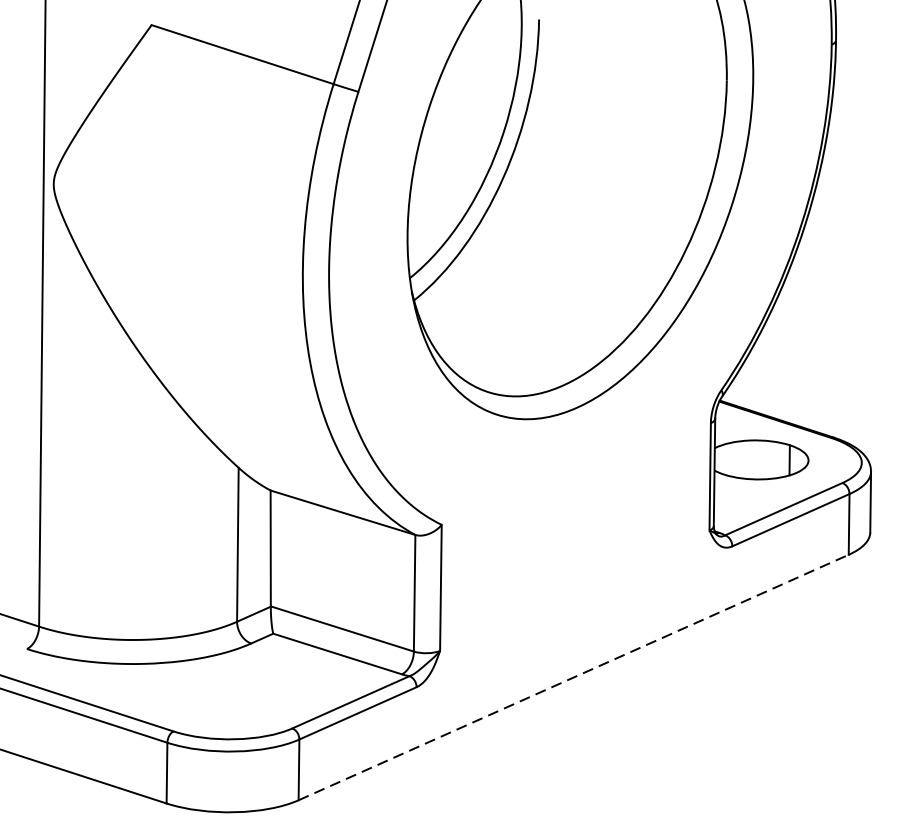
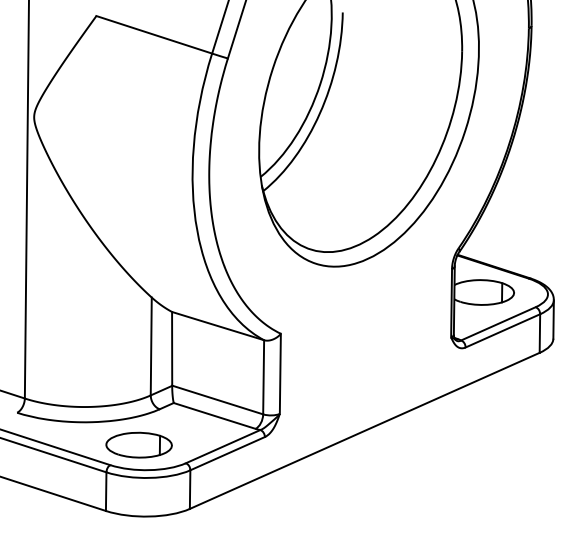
line: (573, 676) -> (364, 430), dashed -> solid
part: (217, 698) -> (138, 444), added

